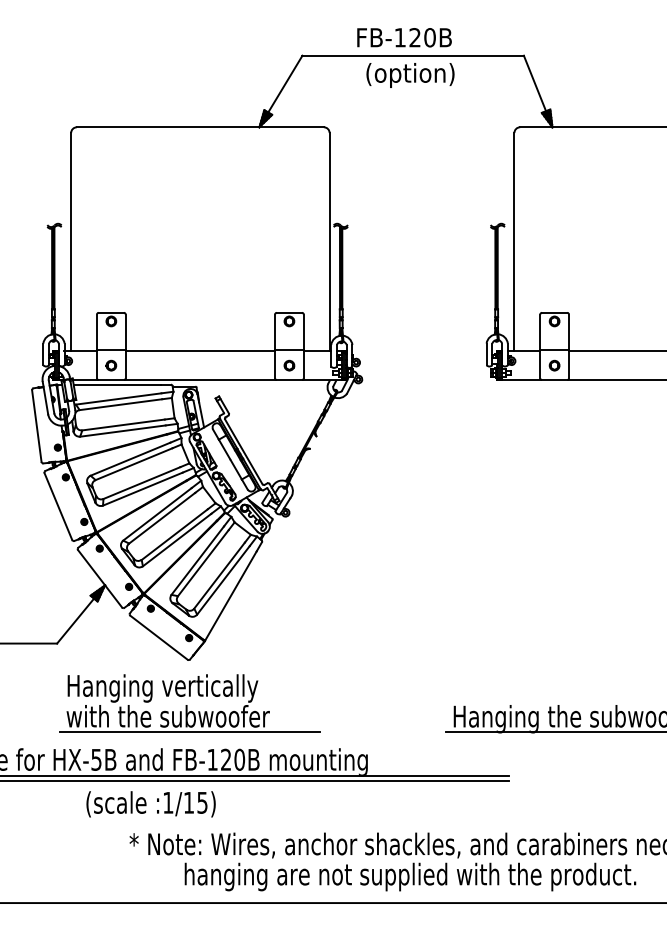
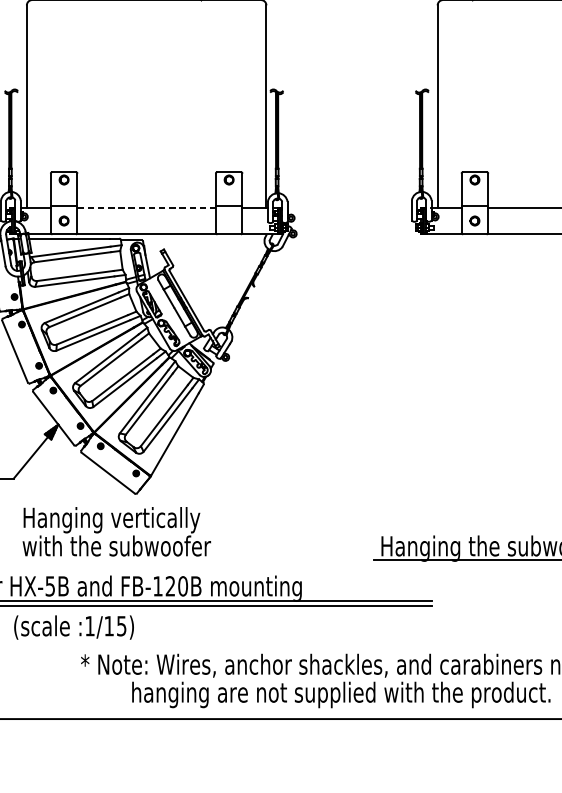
line: (200, 351) -> (146, 207), solid -> dashed
part: (289, 365) -> (229, 220), removed
line: (190, 731) -> (137, 560), removed
text: (150, 804) -> (73, 627), moved

